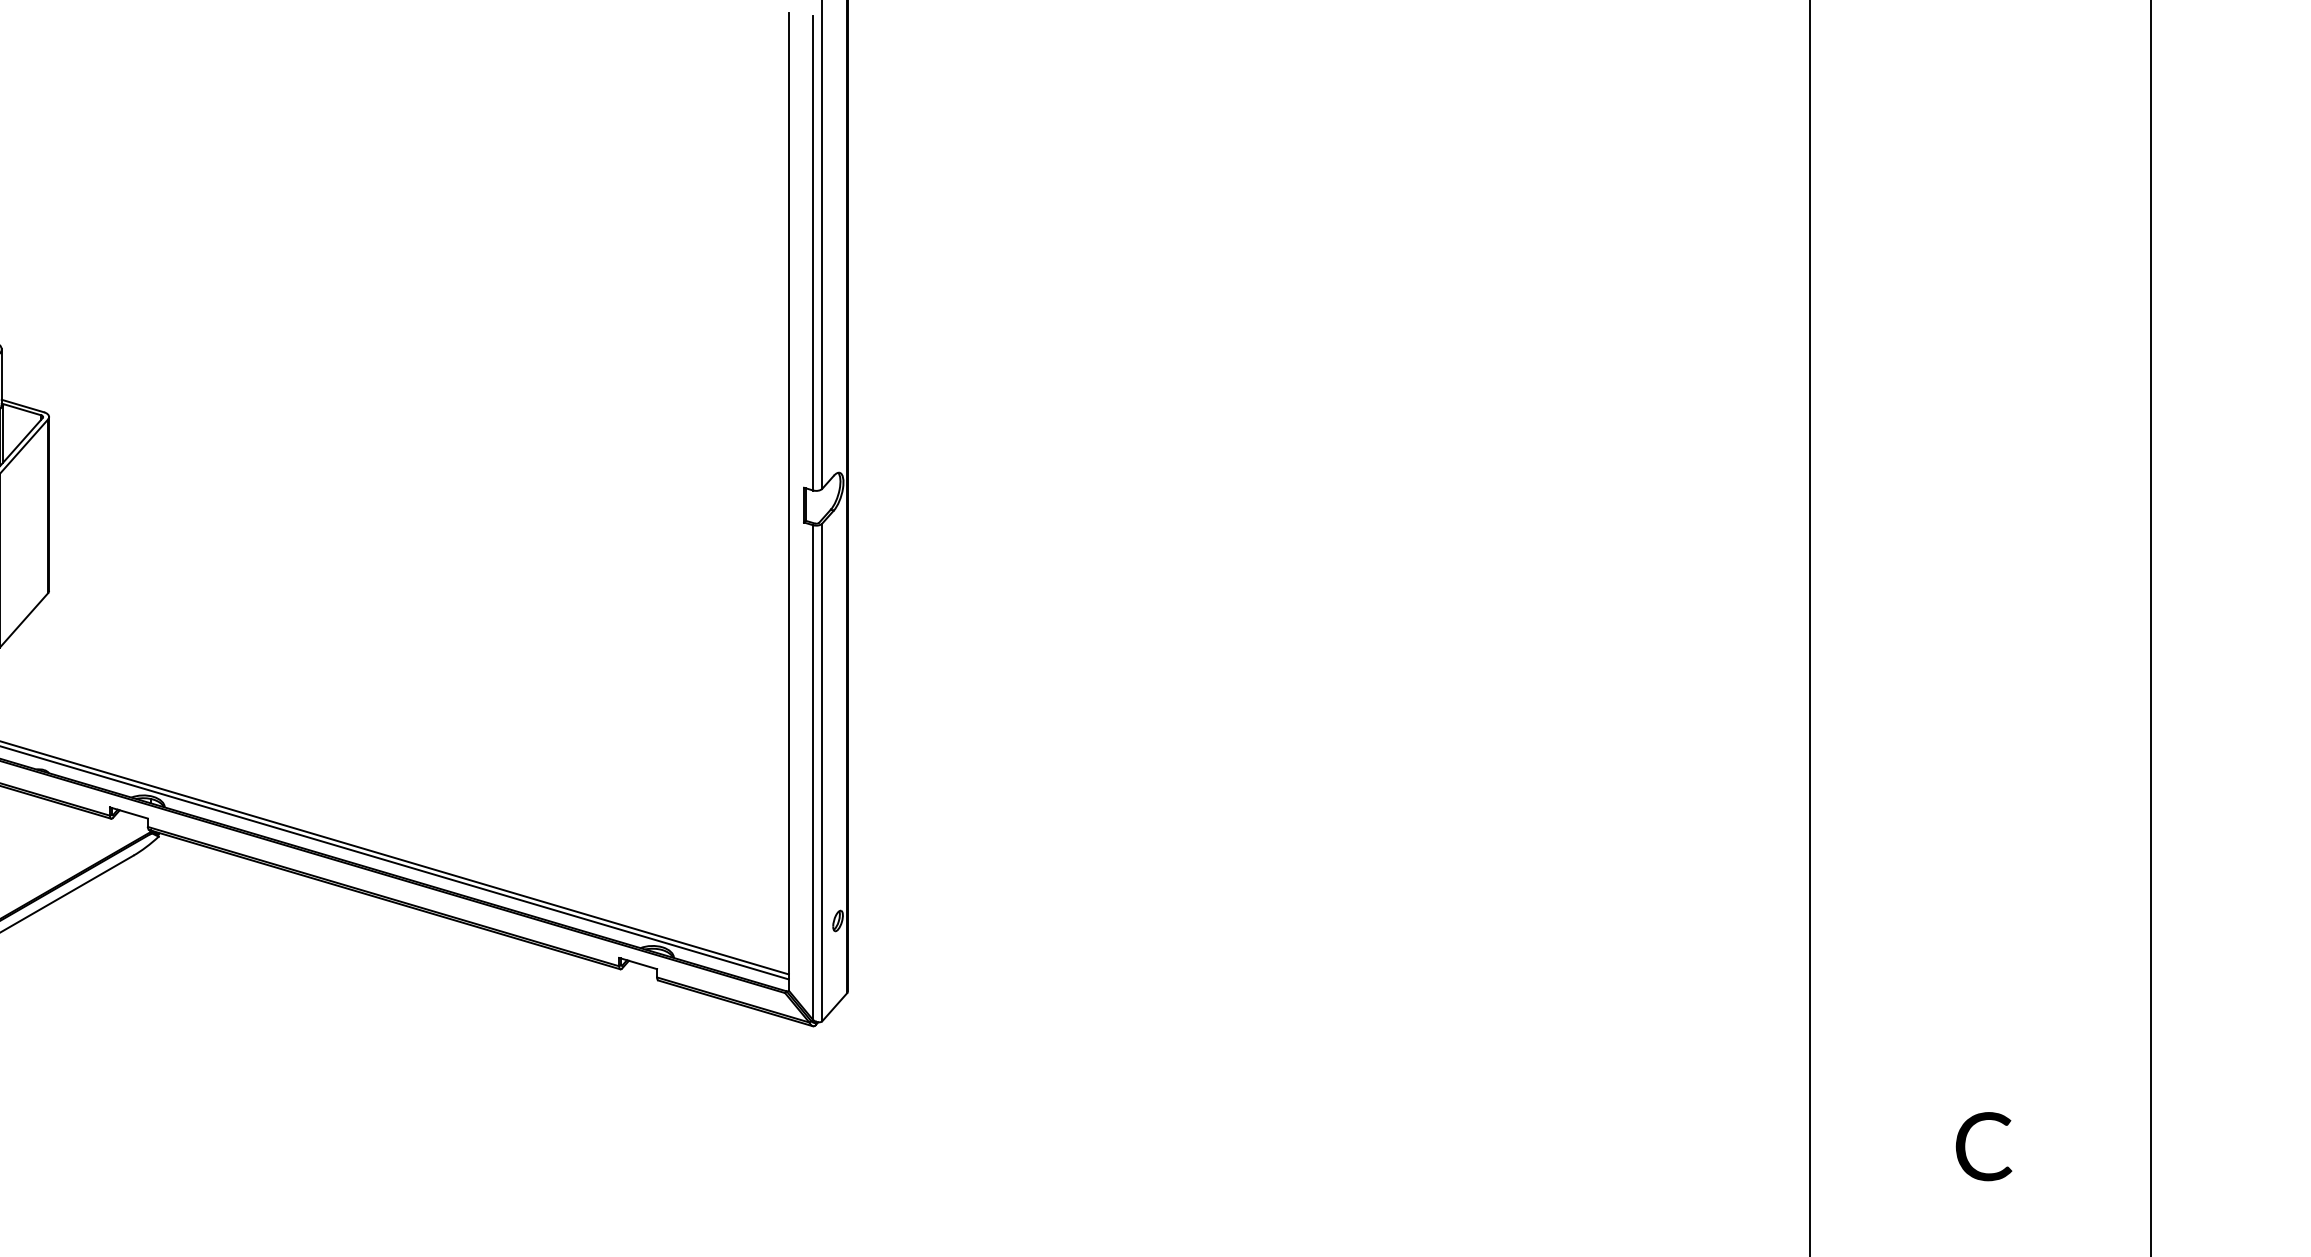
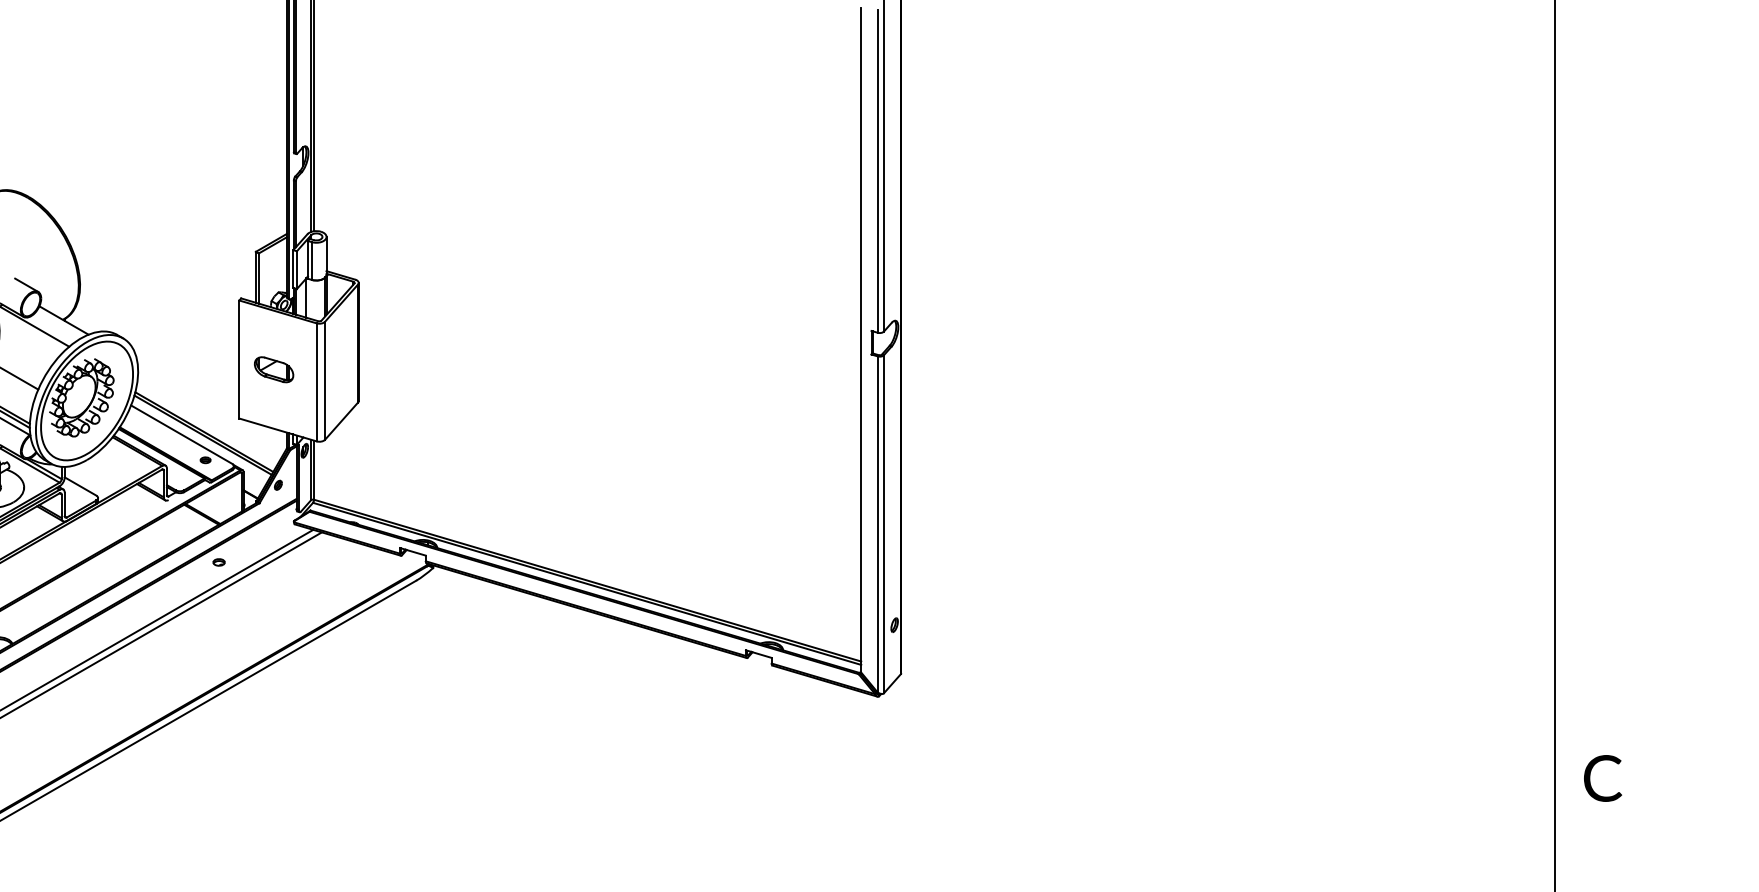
text: (1984, 1146) -> (1603, 778), moved

